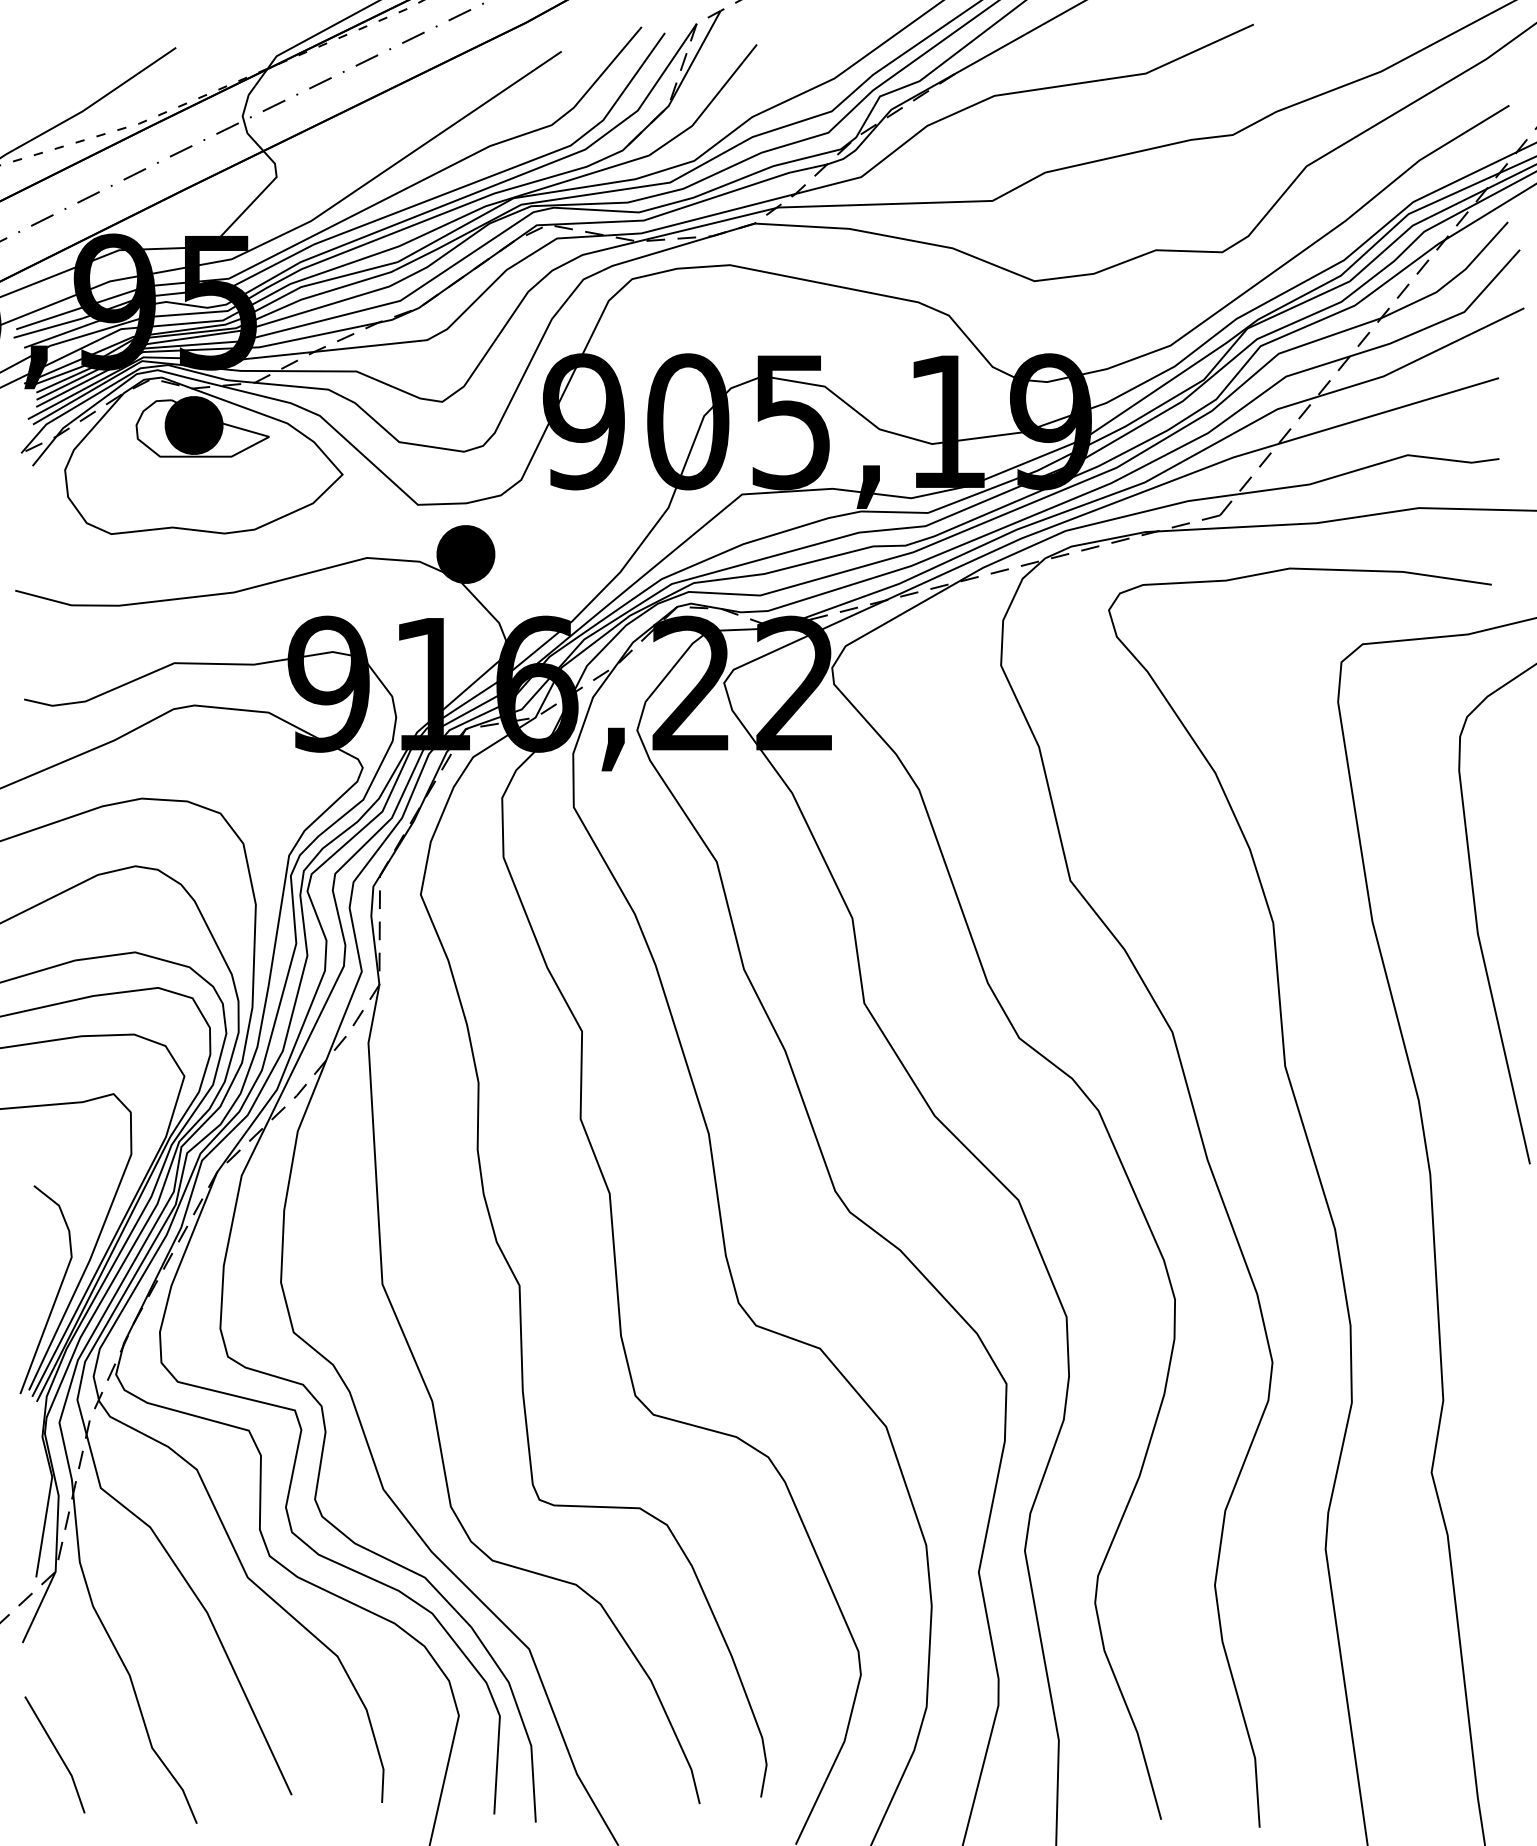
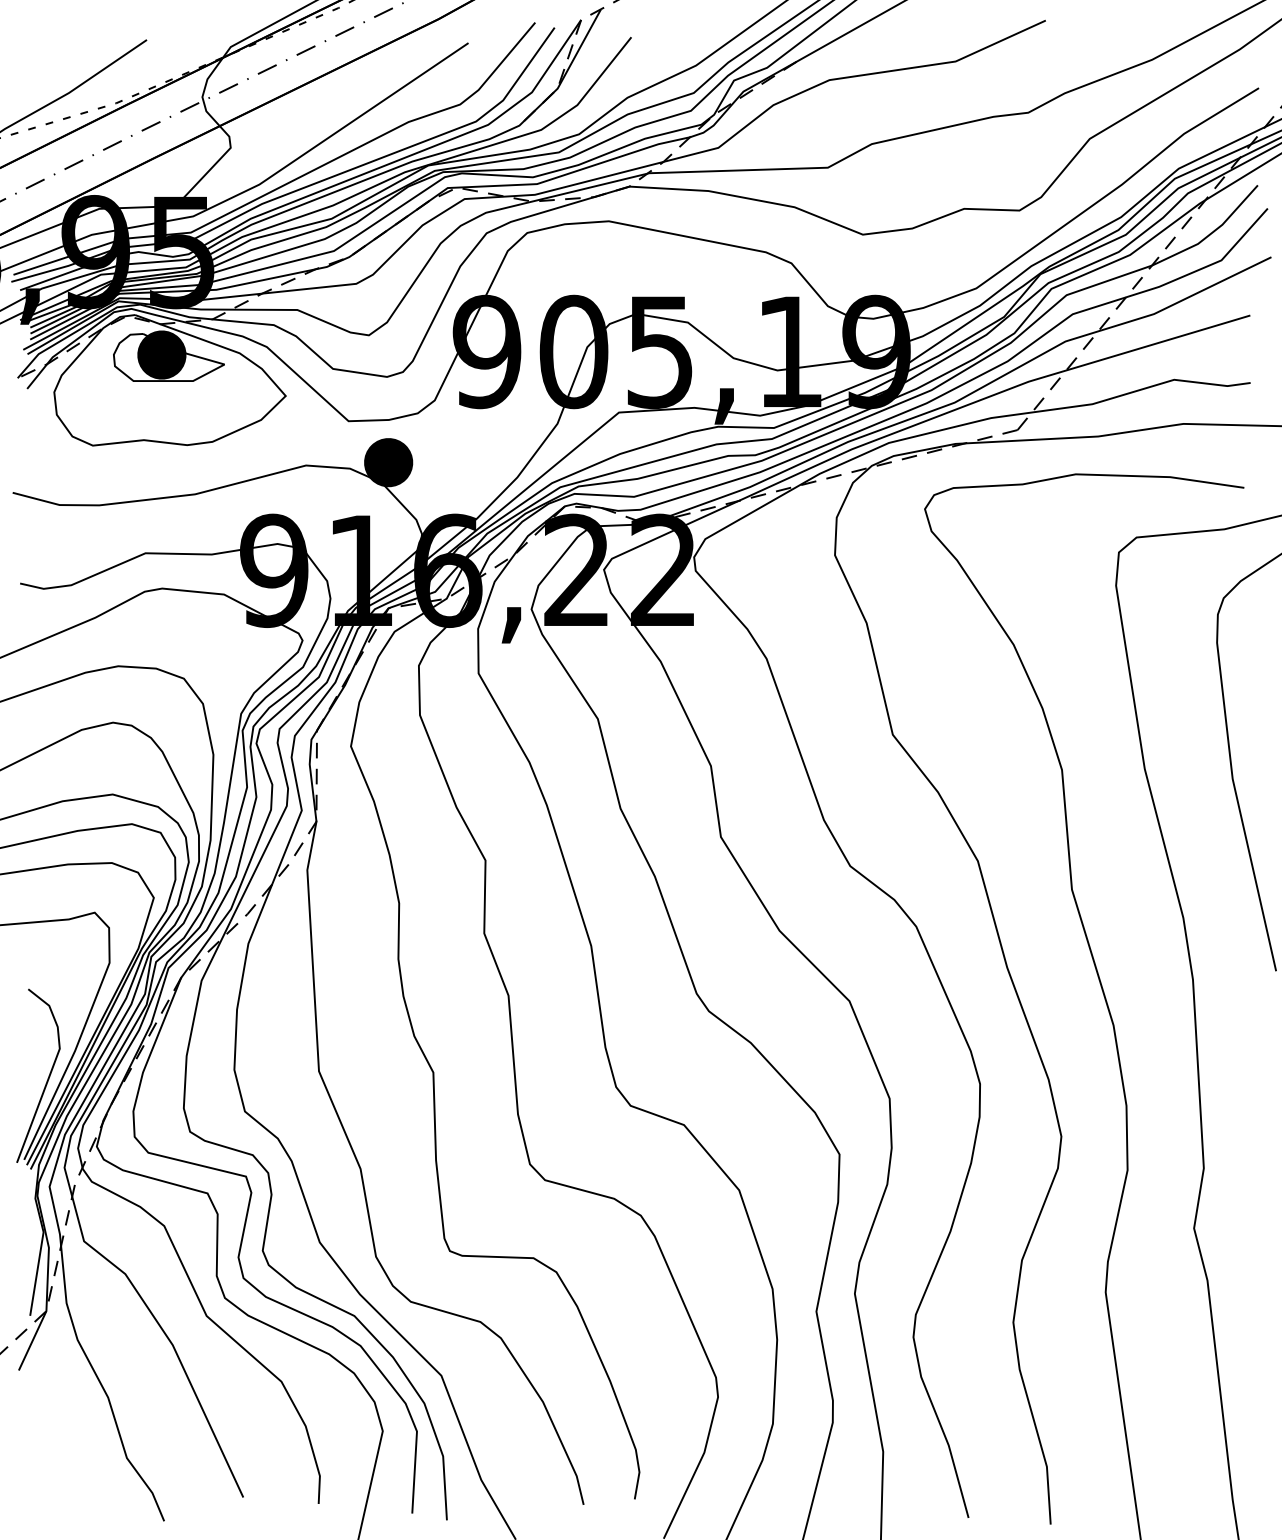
line: (56, 1753) -> (47, 1462), removed

